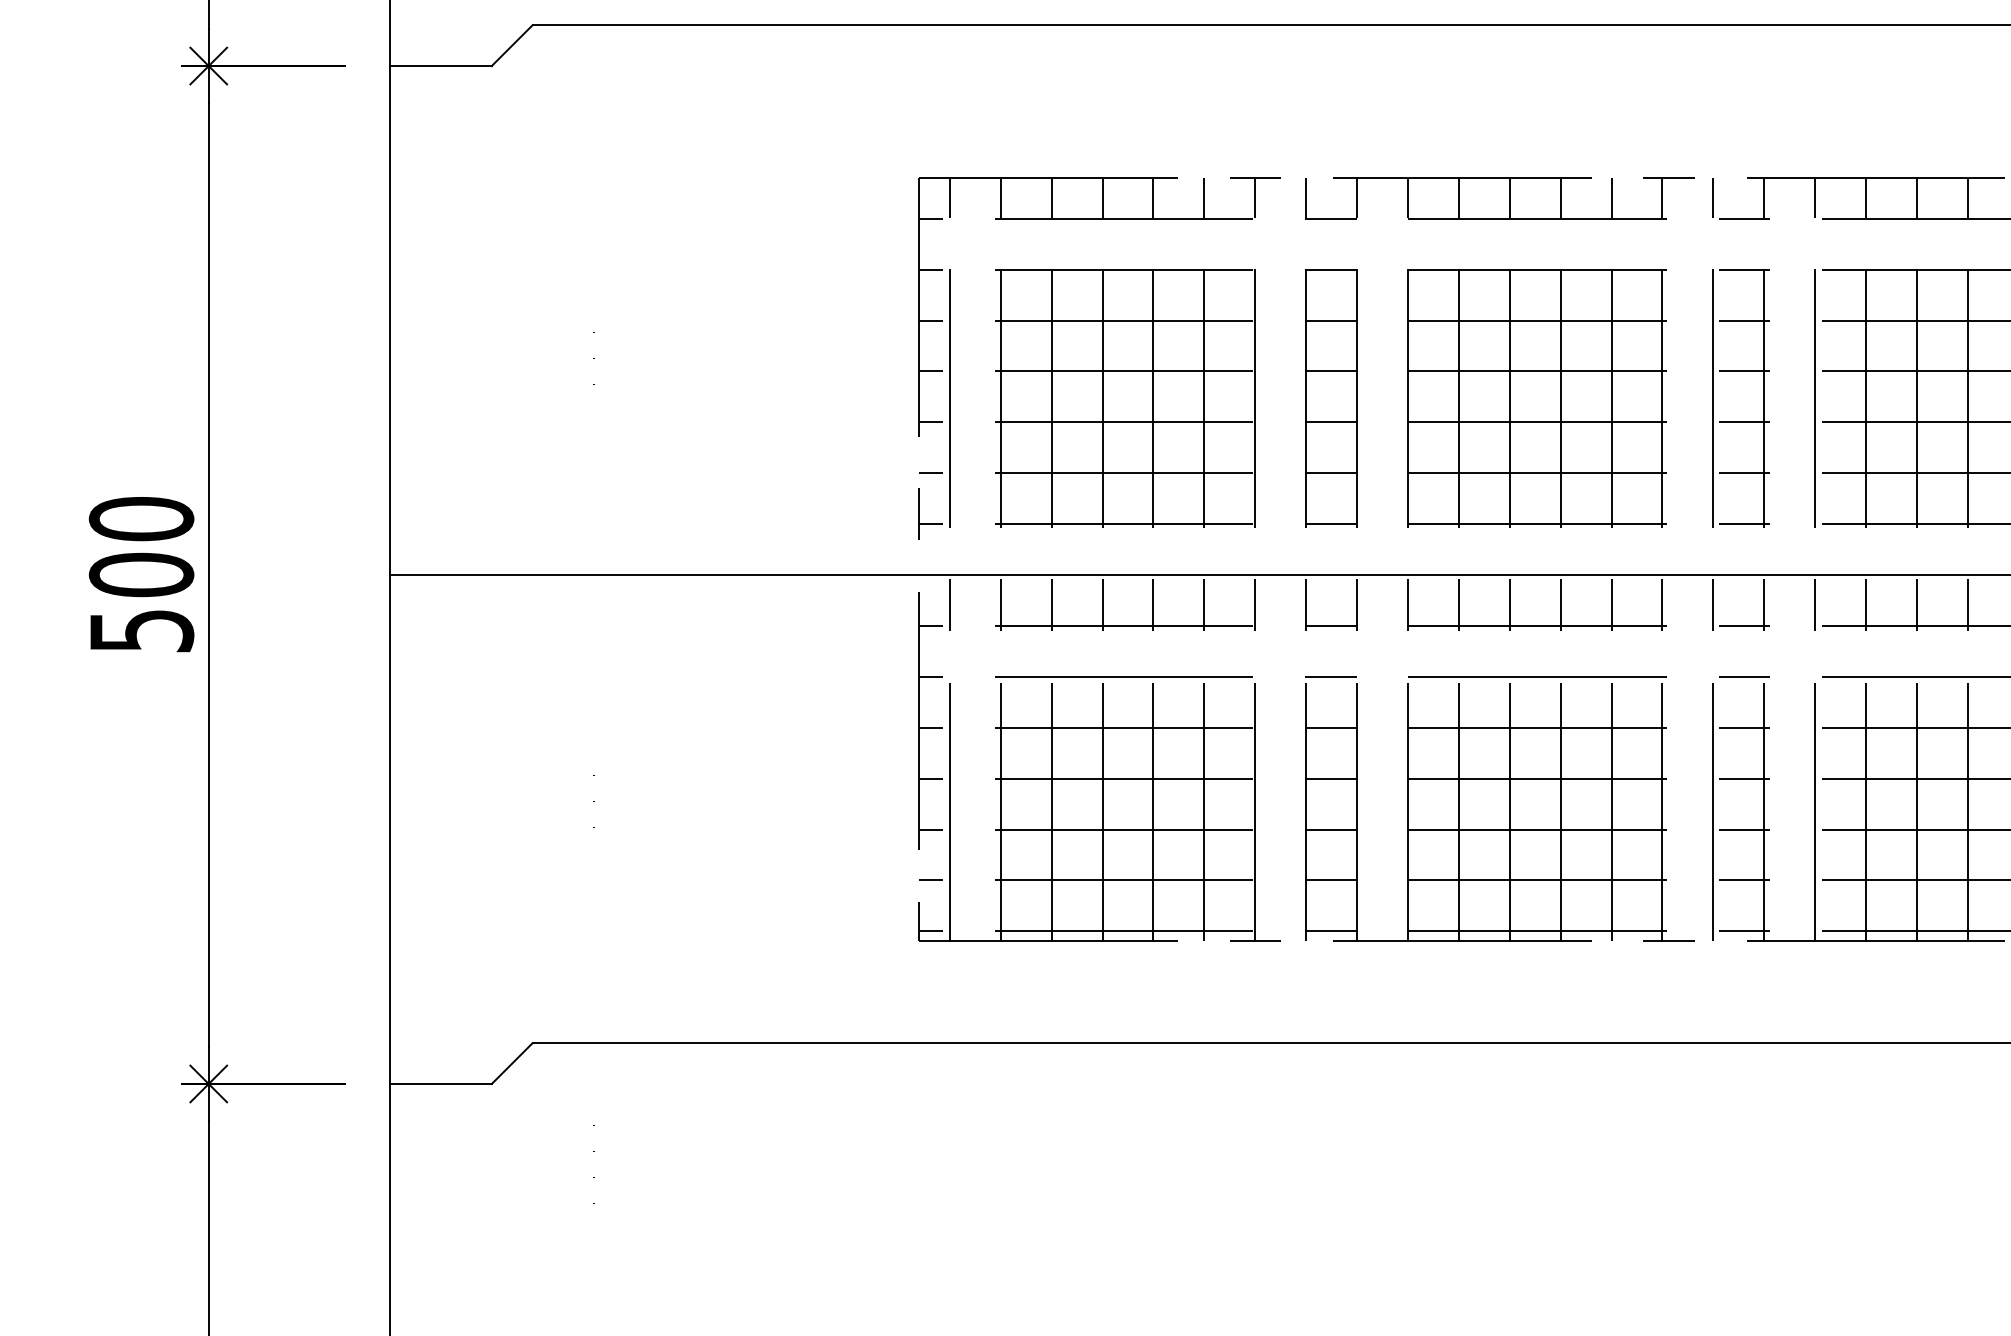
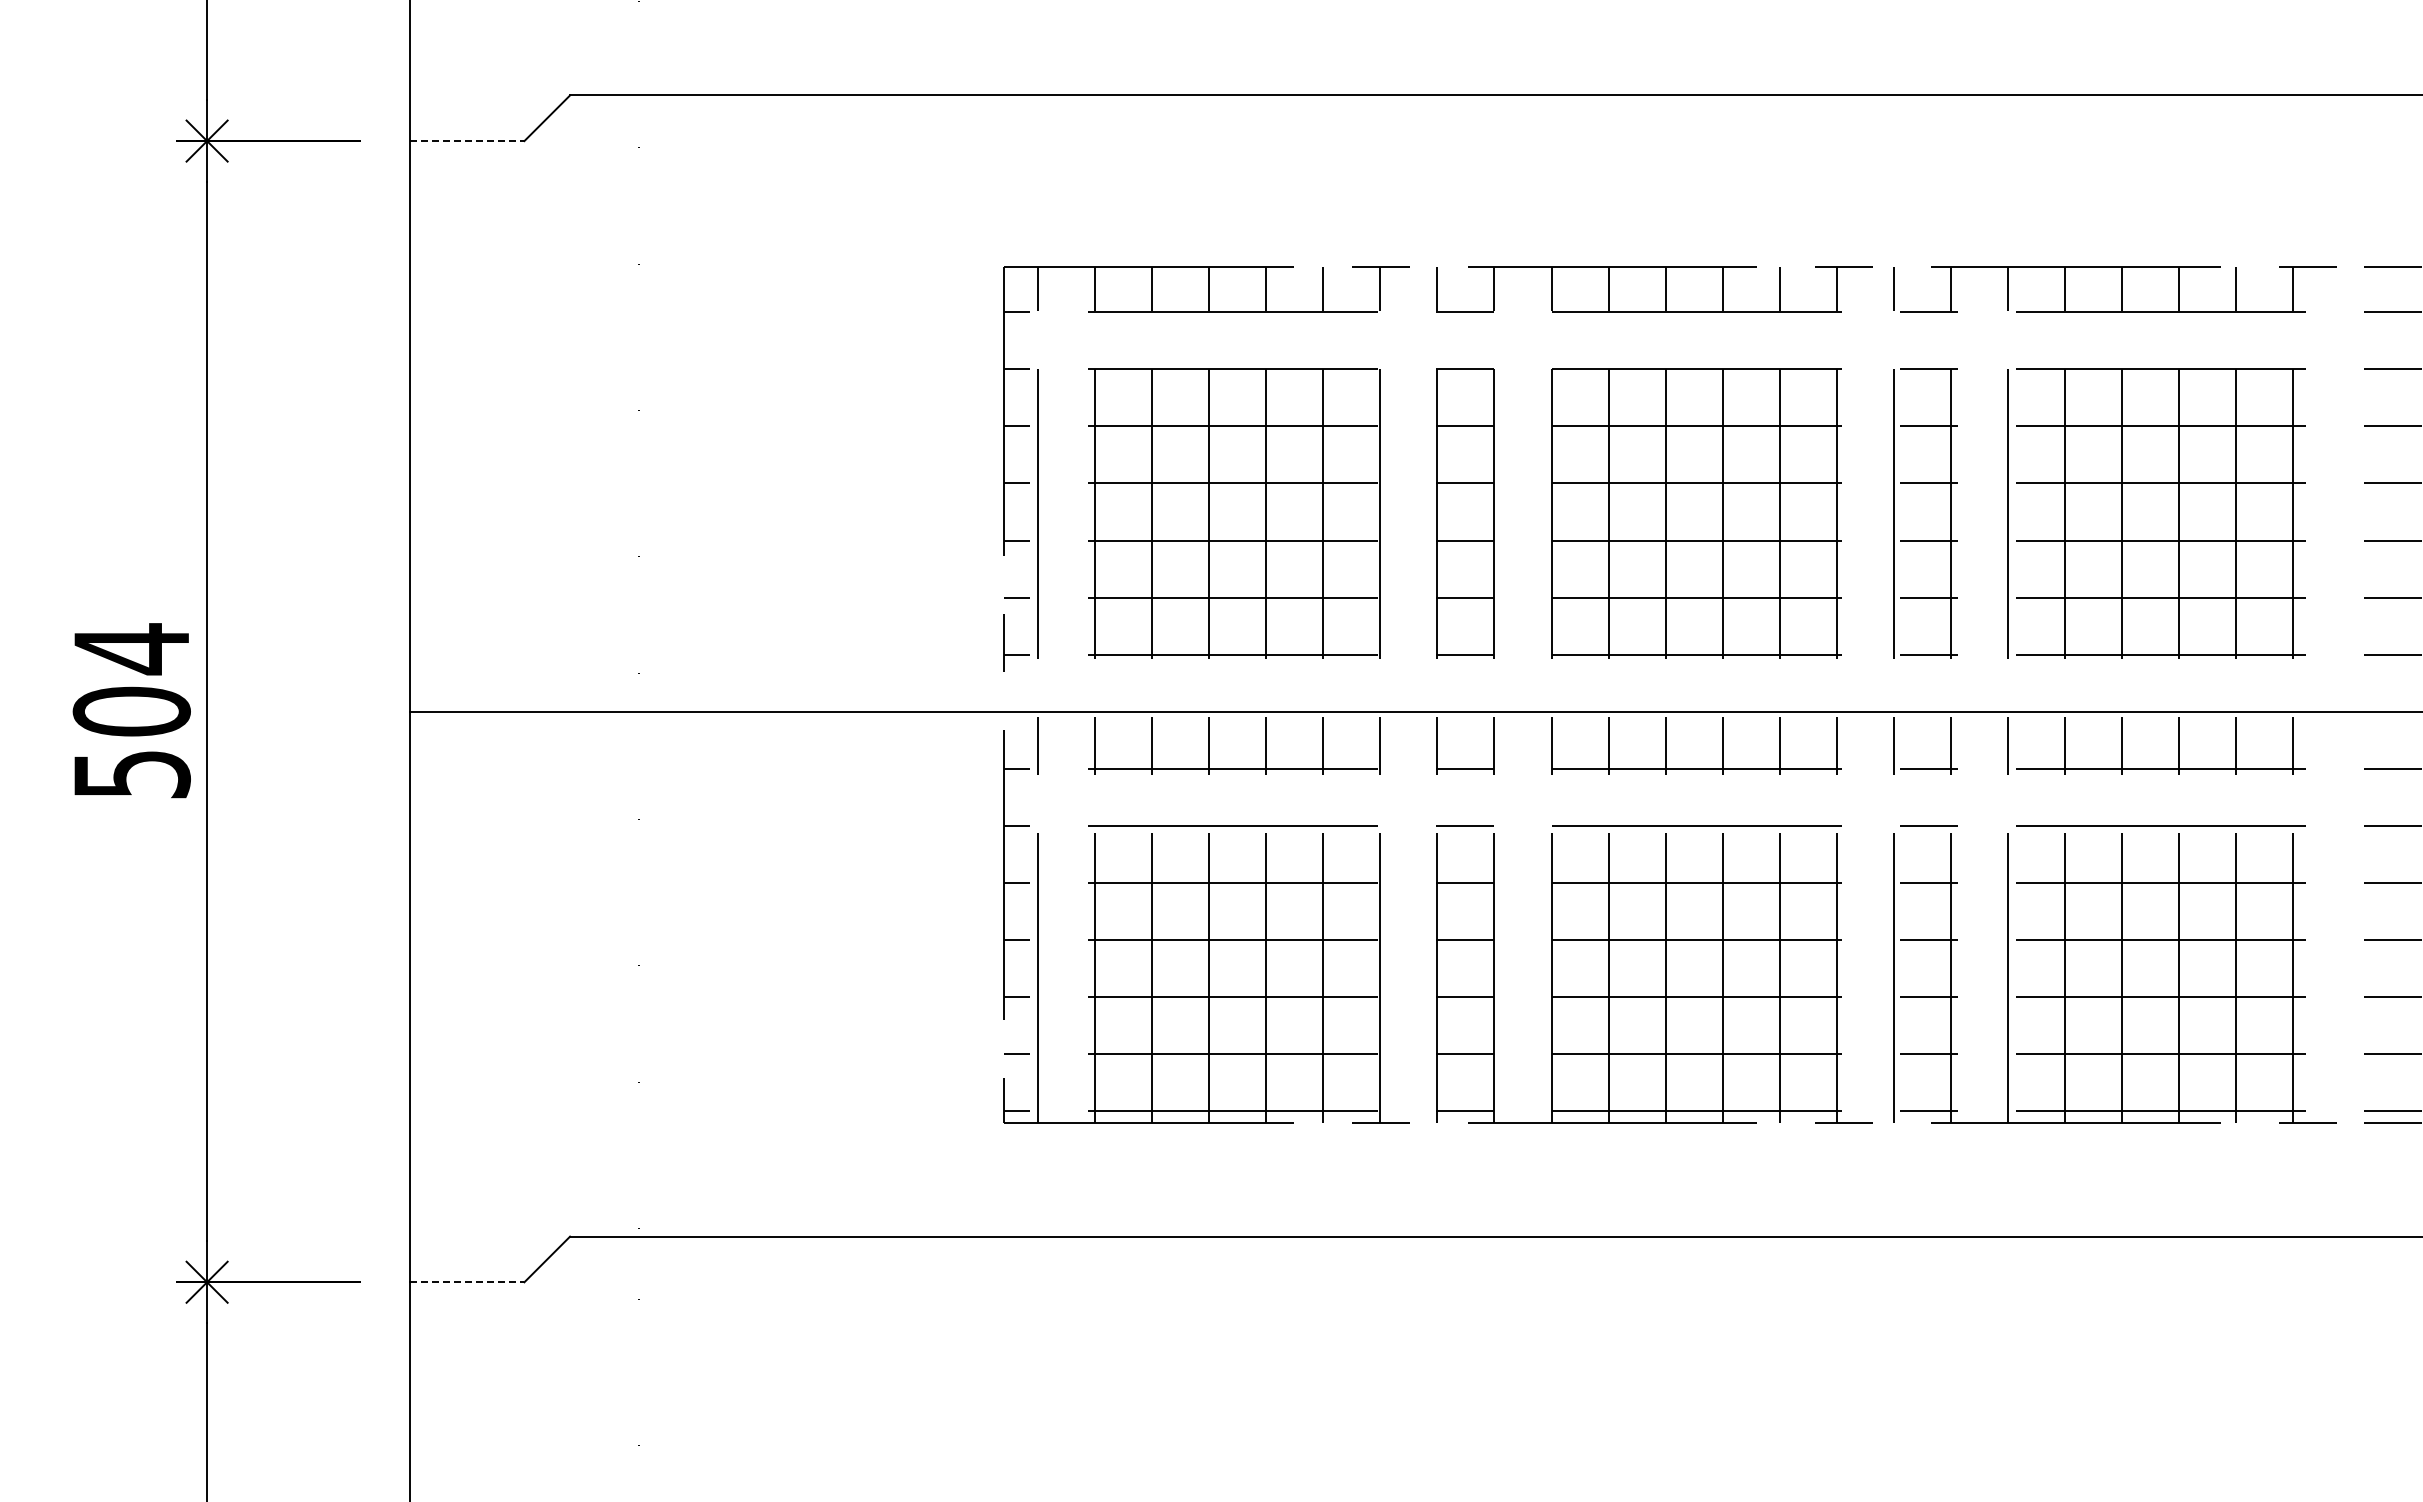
line: (441, 66) -> (467, 141), solid -> dashed
text: (141, 519) -> (131, 649), 500 -> 504
line: (441, 1084) -> (467, 1282), solid -> dashed

